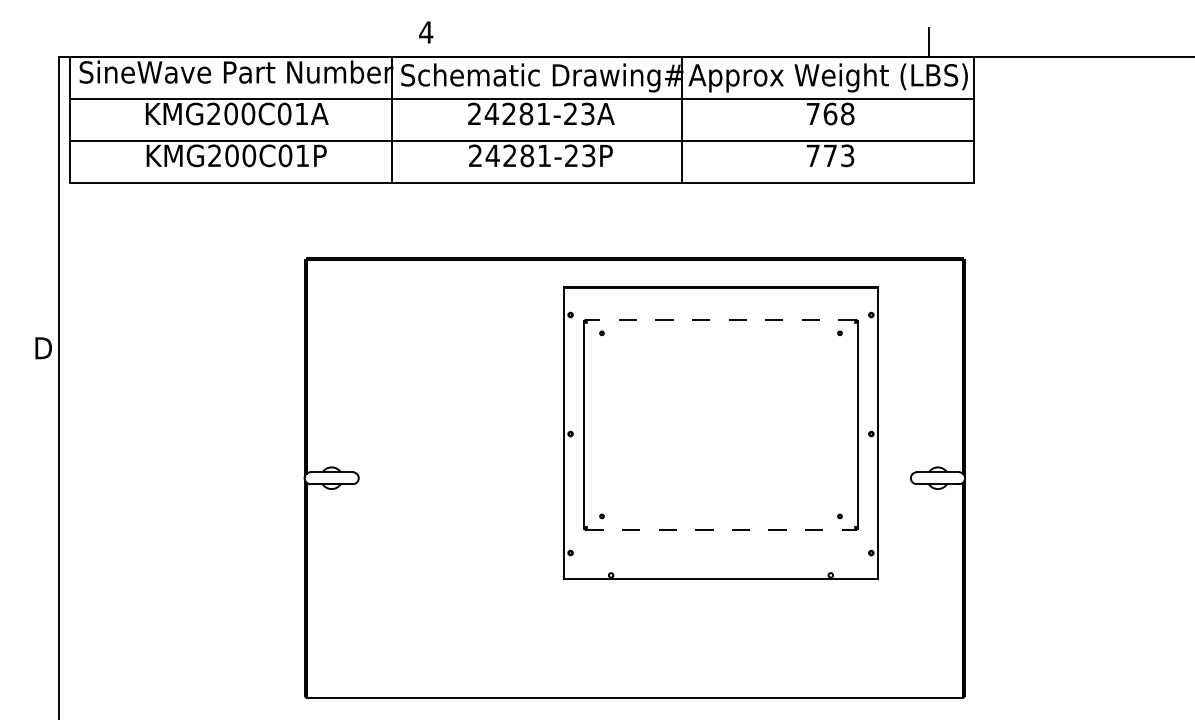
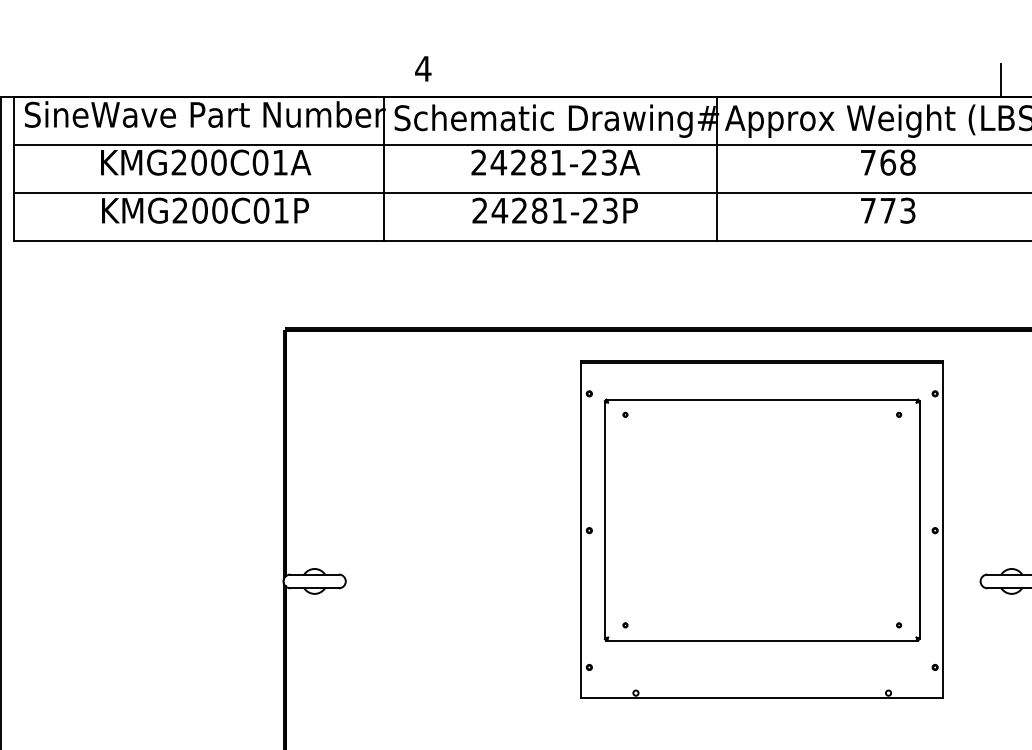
line: (721, 320) -> (762, 400), dashed -> solid
line: (721, 529) -> (762, 640), dashed -> solid

